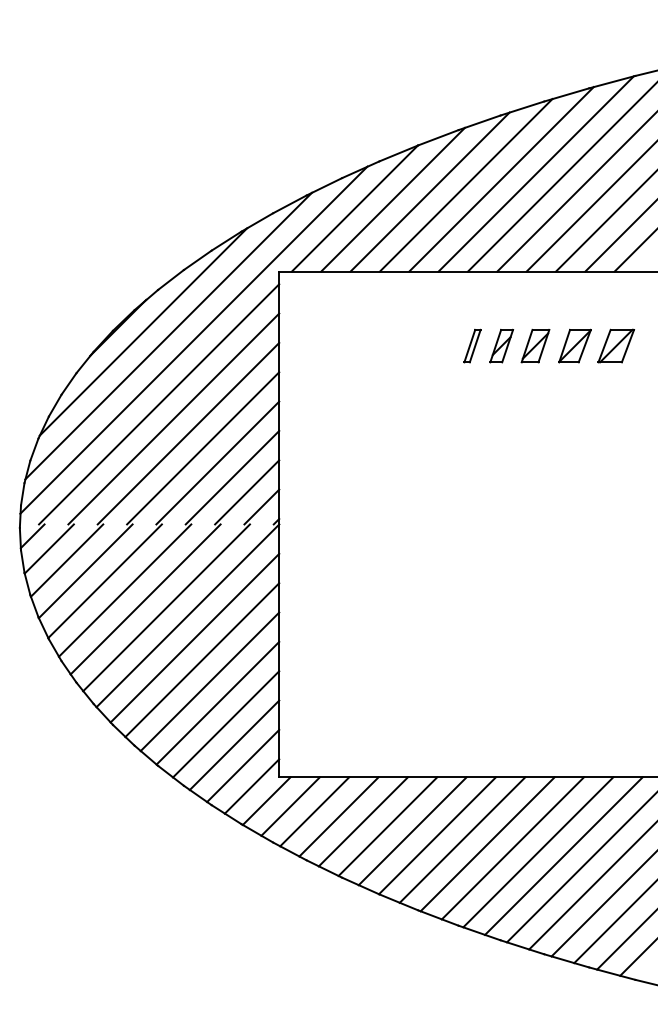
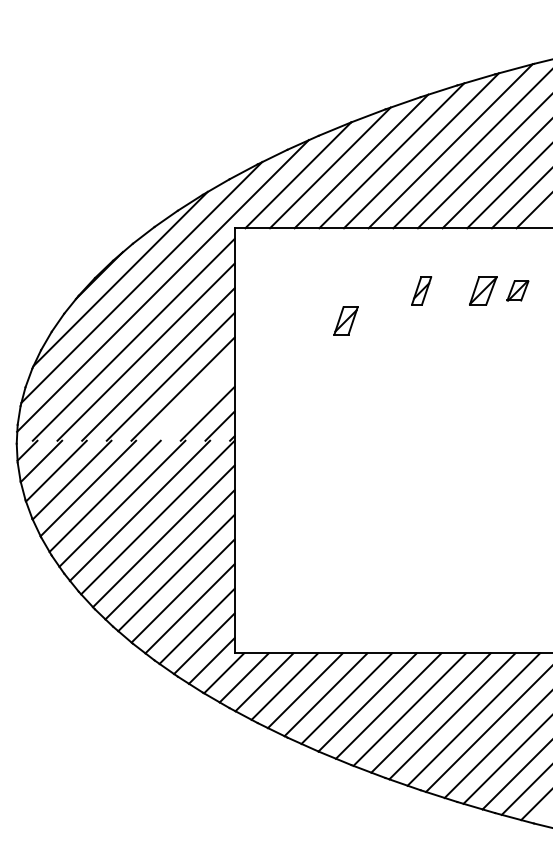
part: (471, 345) -> (396, 290), removed
part: (534, 345) -> (345, 320), moved
part: (615, 345) -> (517, 290), size x0.7
line: (232, 477) -> (195, 401), removed

